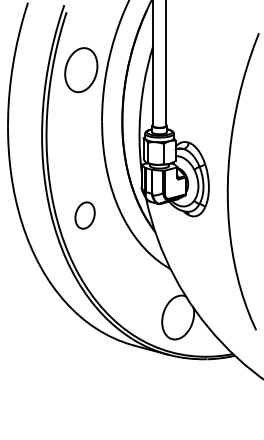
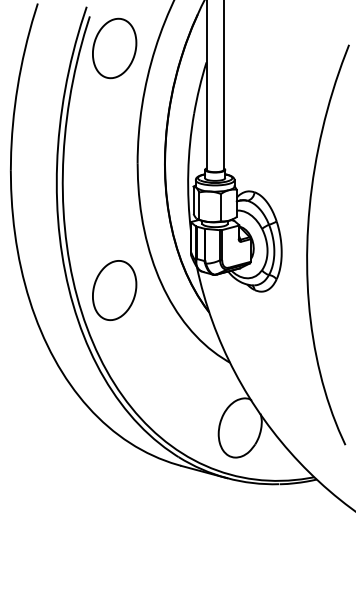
part: (81, 70) -> (114, 48), moved
part: (84, 215) -> (114, 290), size x1.67

